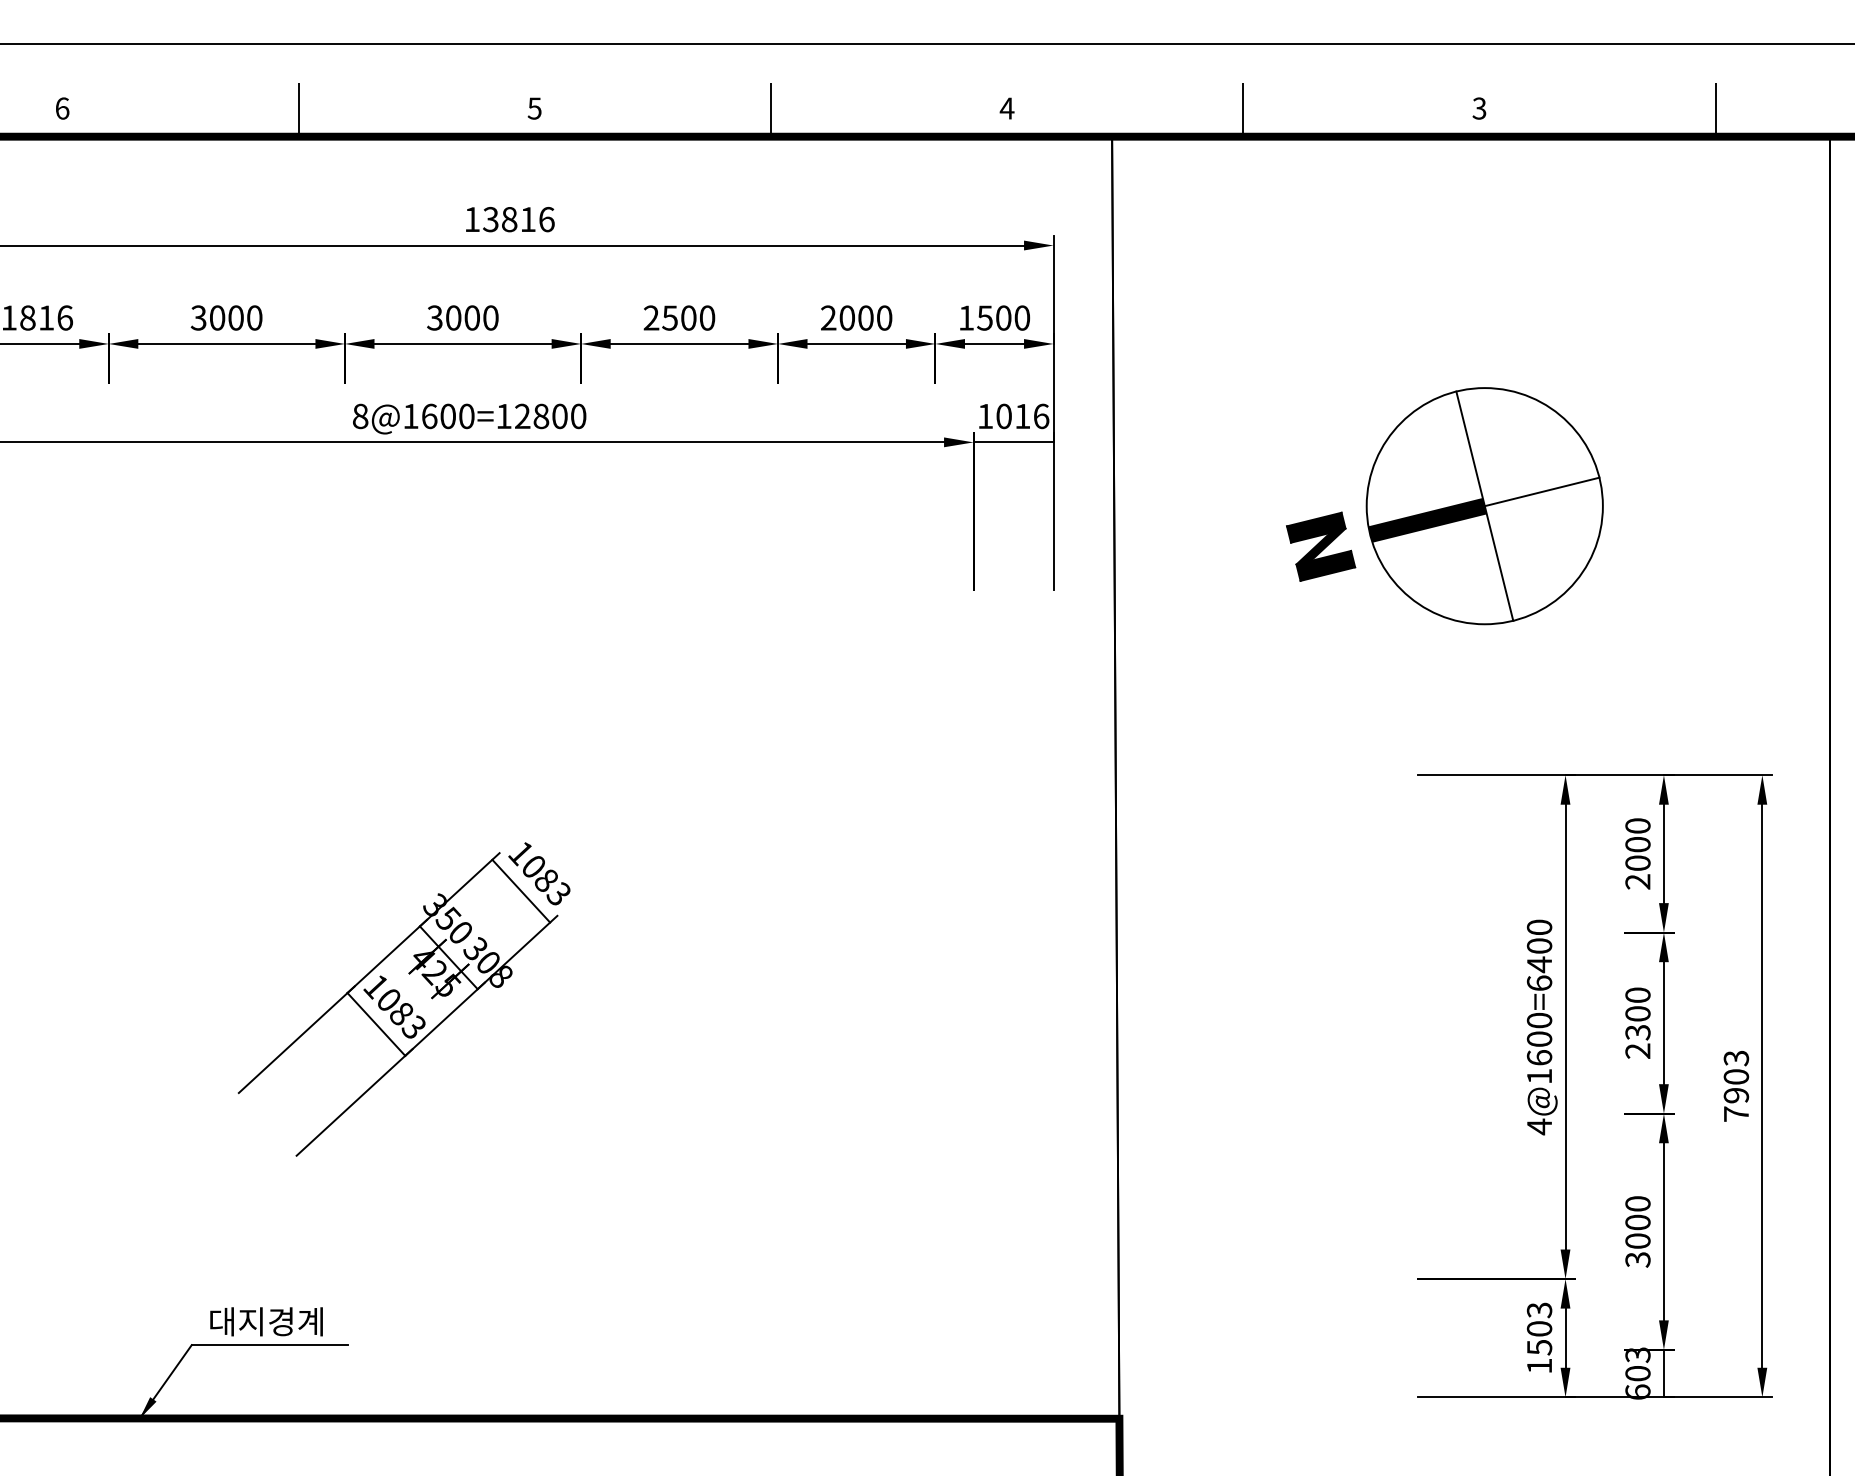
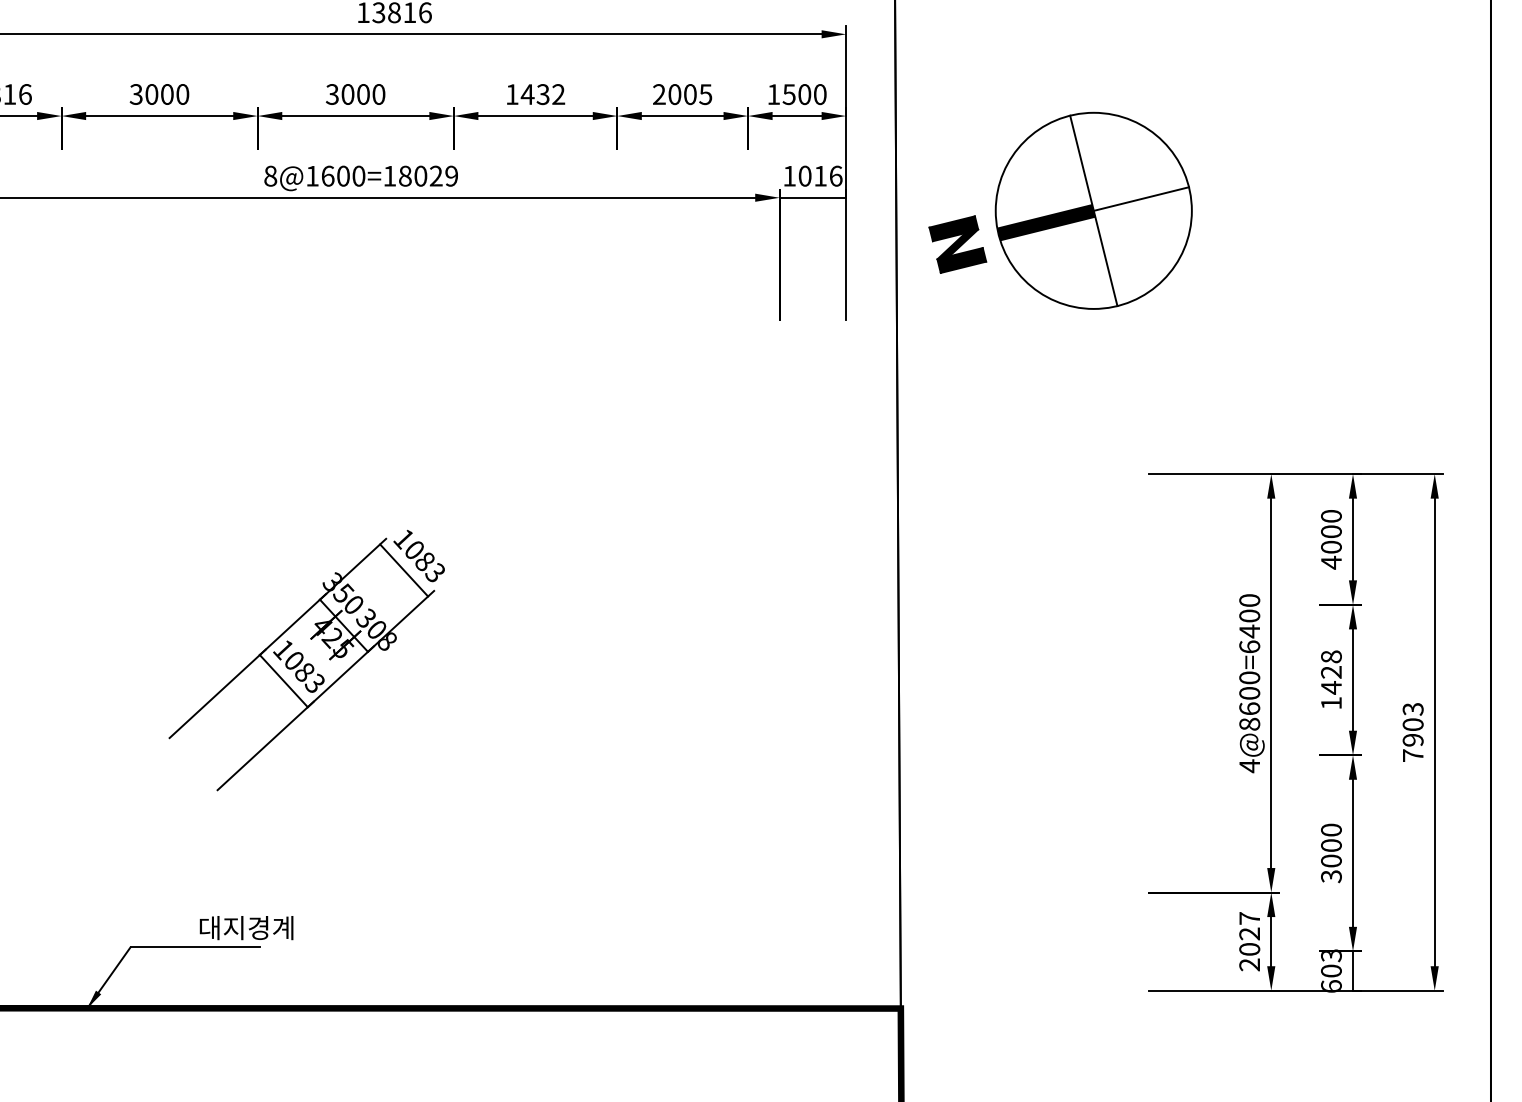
text: (679, 317) -> (535, 94), 2500 -> 1432
text: (884, 317) -> (705, 94), 2000 -> 2005
text: (550, 416) -> (428, 176), 8@1600=12800 -> 8@1600=18029
part: (1444, 506) -> (1060, 211), moved
text: (1637, 881) -> (1331, 562), 2000 -> 4000
text: (1637, 1022) -> (1331, 679), 2300 -> 1428
text: (1539, 1076) -> (1249, 724), 4@1600=6400 -> 4@8600=6400
text: (266, 1321) -> (246, 927), moved
text: (1539, 1337) -> (1249, 941), 1503 -> 2027

